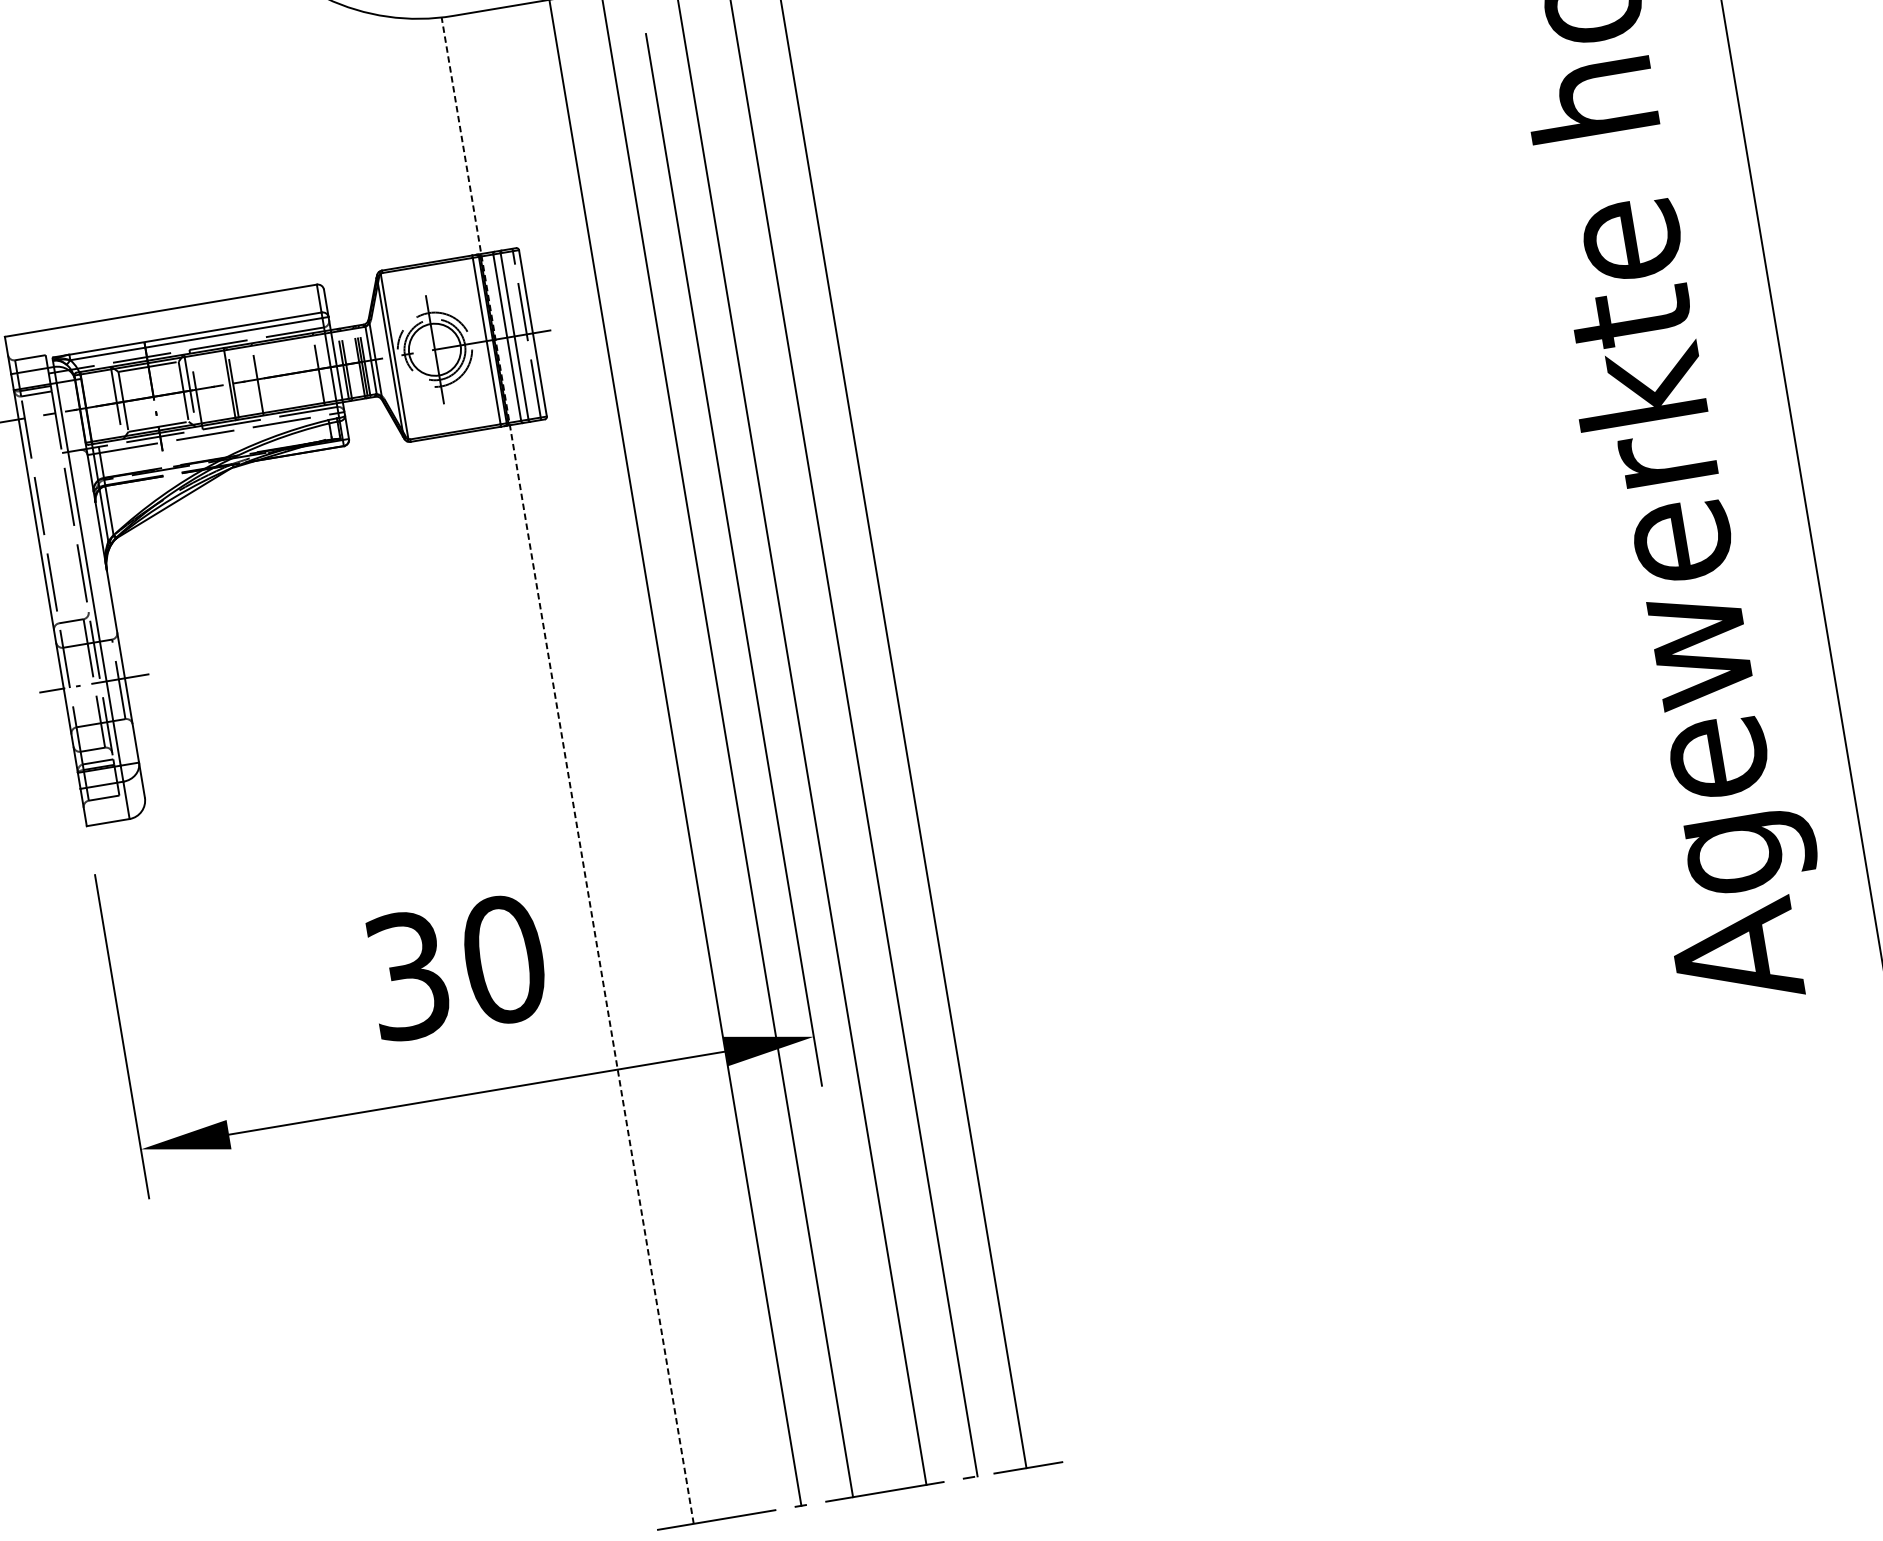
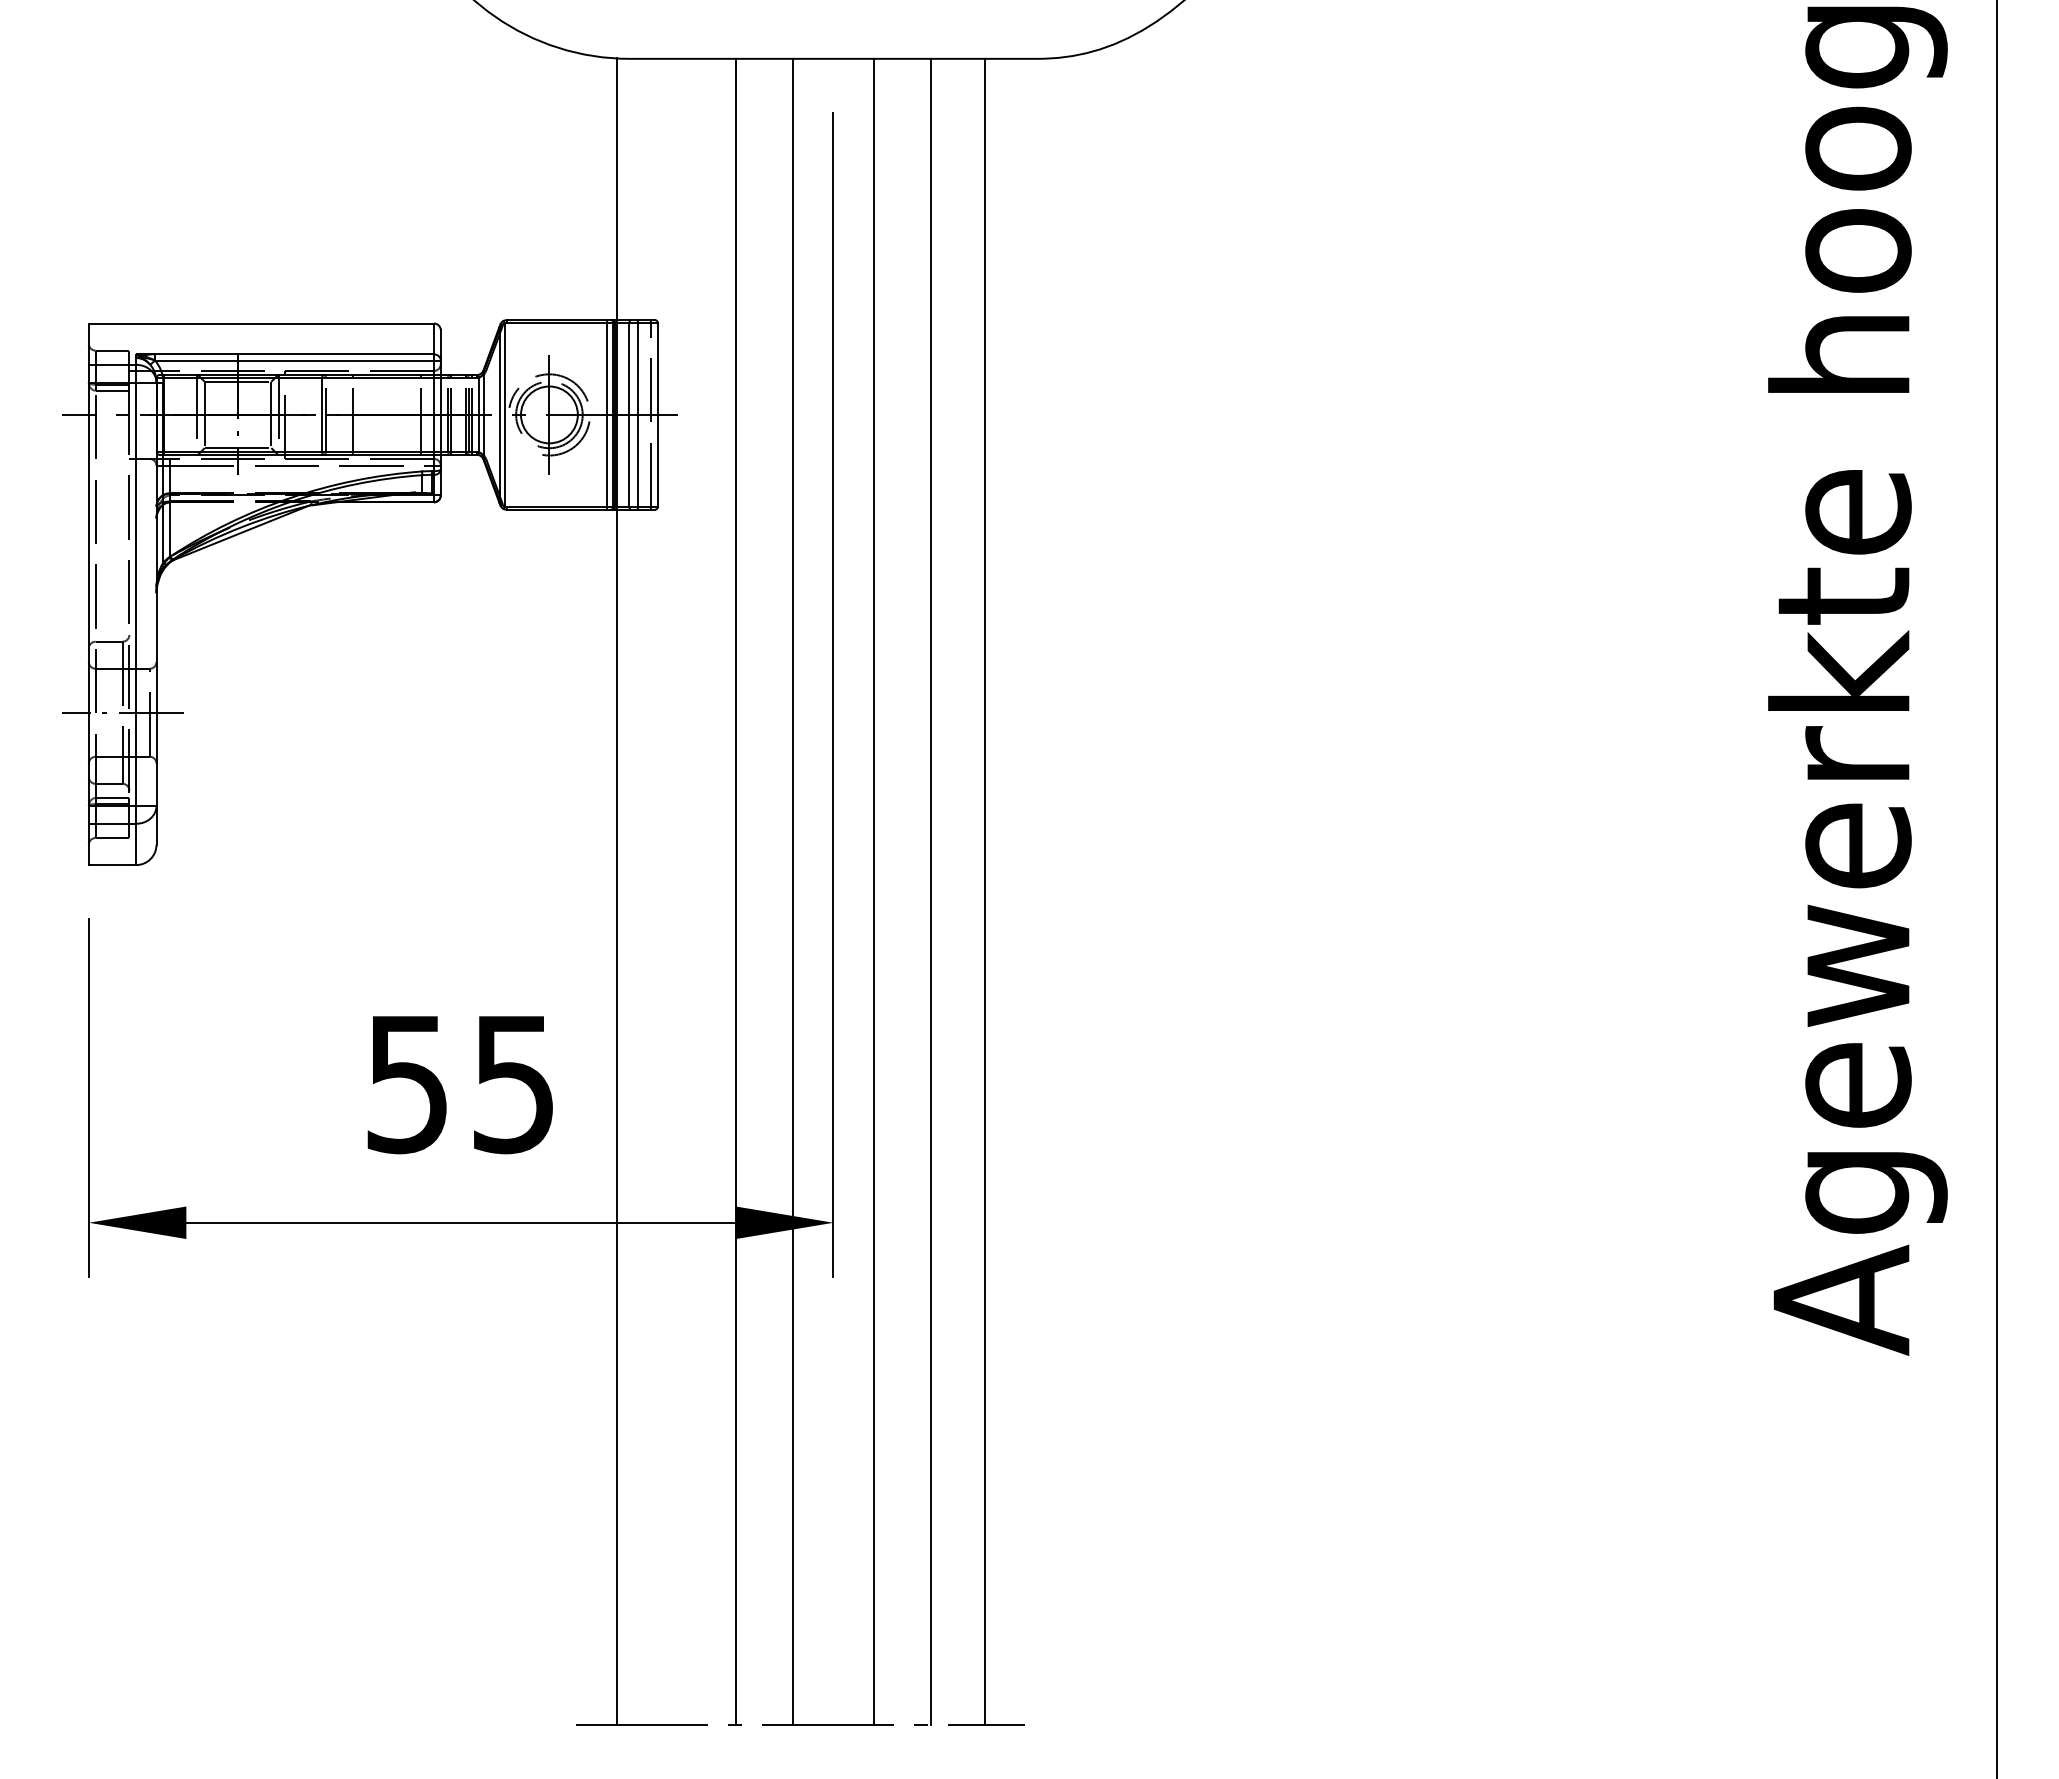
line: (567, 770) -> (616, 891), dashed -> solid
text: (456, 967) -> (461, 1083), 30 -> 55

